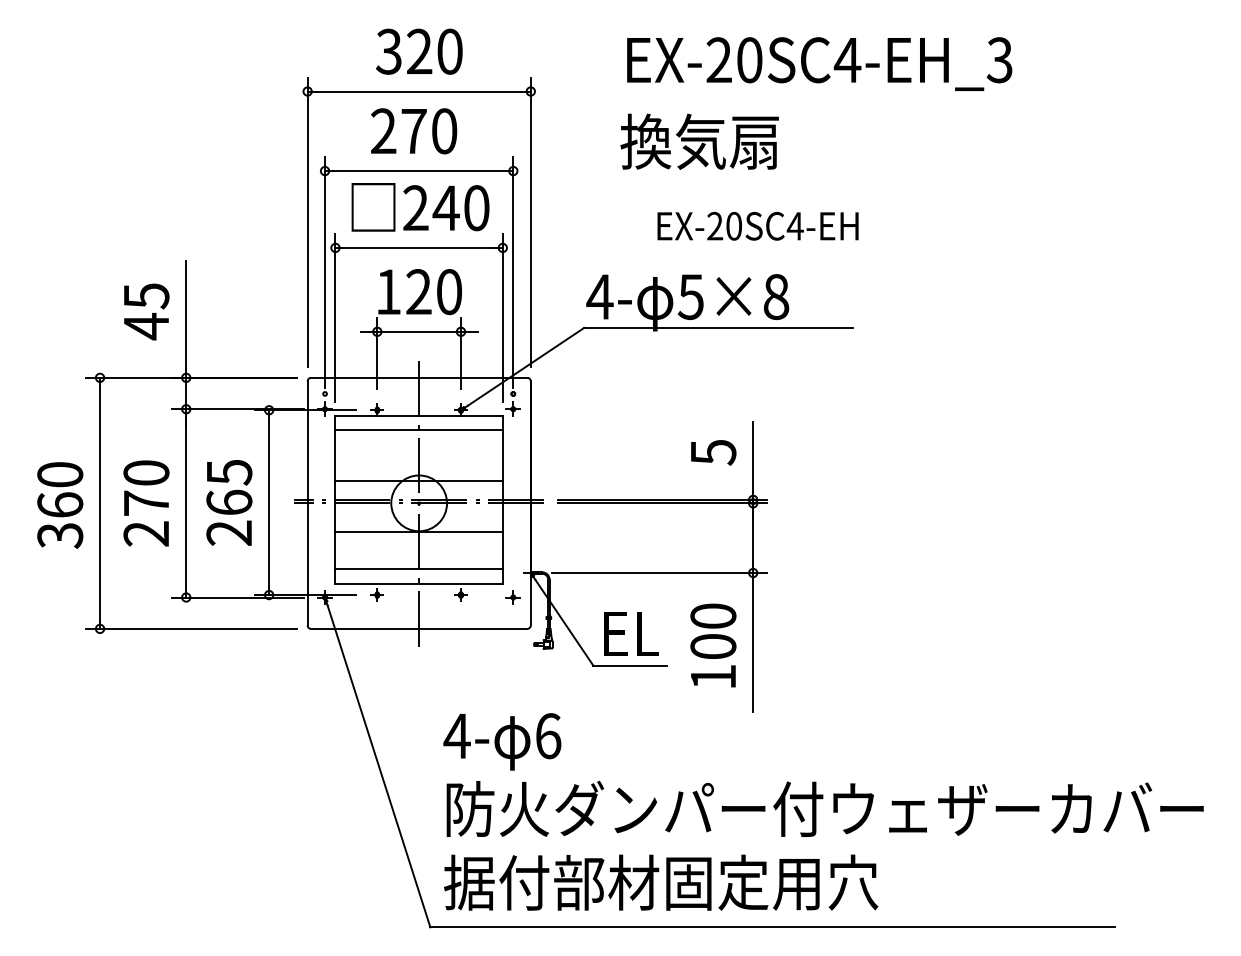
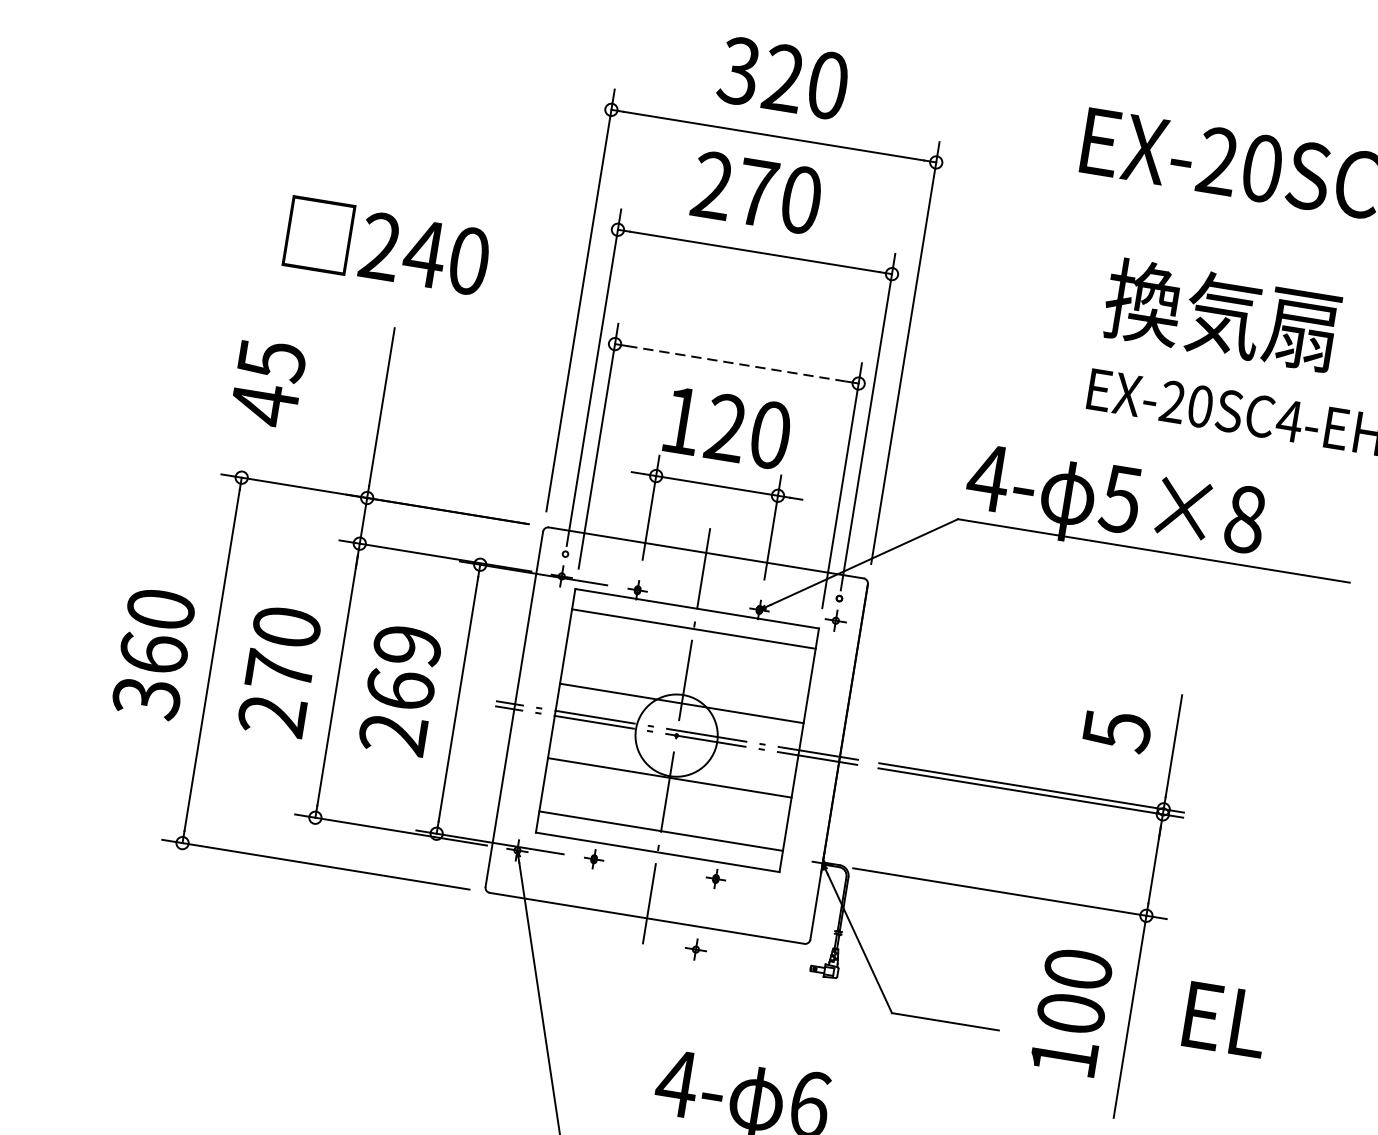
text: (699, 141) -> (1221, 314), moved
text: (420, 207) -> (387, 246), moved
line: (419, 247) -> (737, 363), solid -> dashed
text: (146, 311) -> (268, 382), moved
text: (229, 472) -> (407, 645), 265 -> 269
part: (512, 597) -> (694, 949), moved
text: (631, 633) -> (1225, 1018), moved

